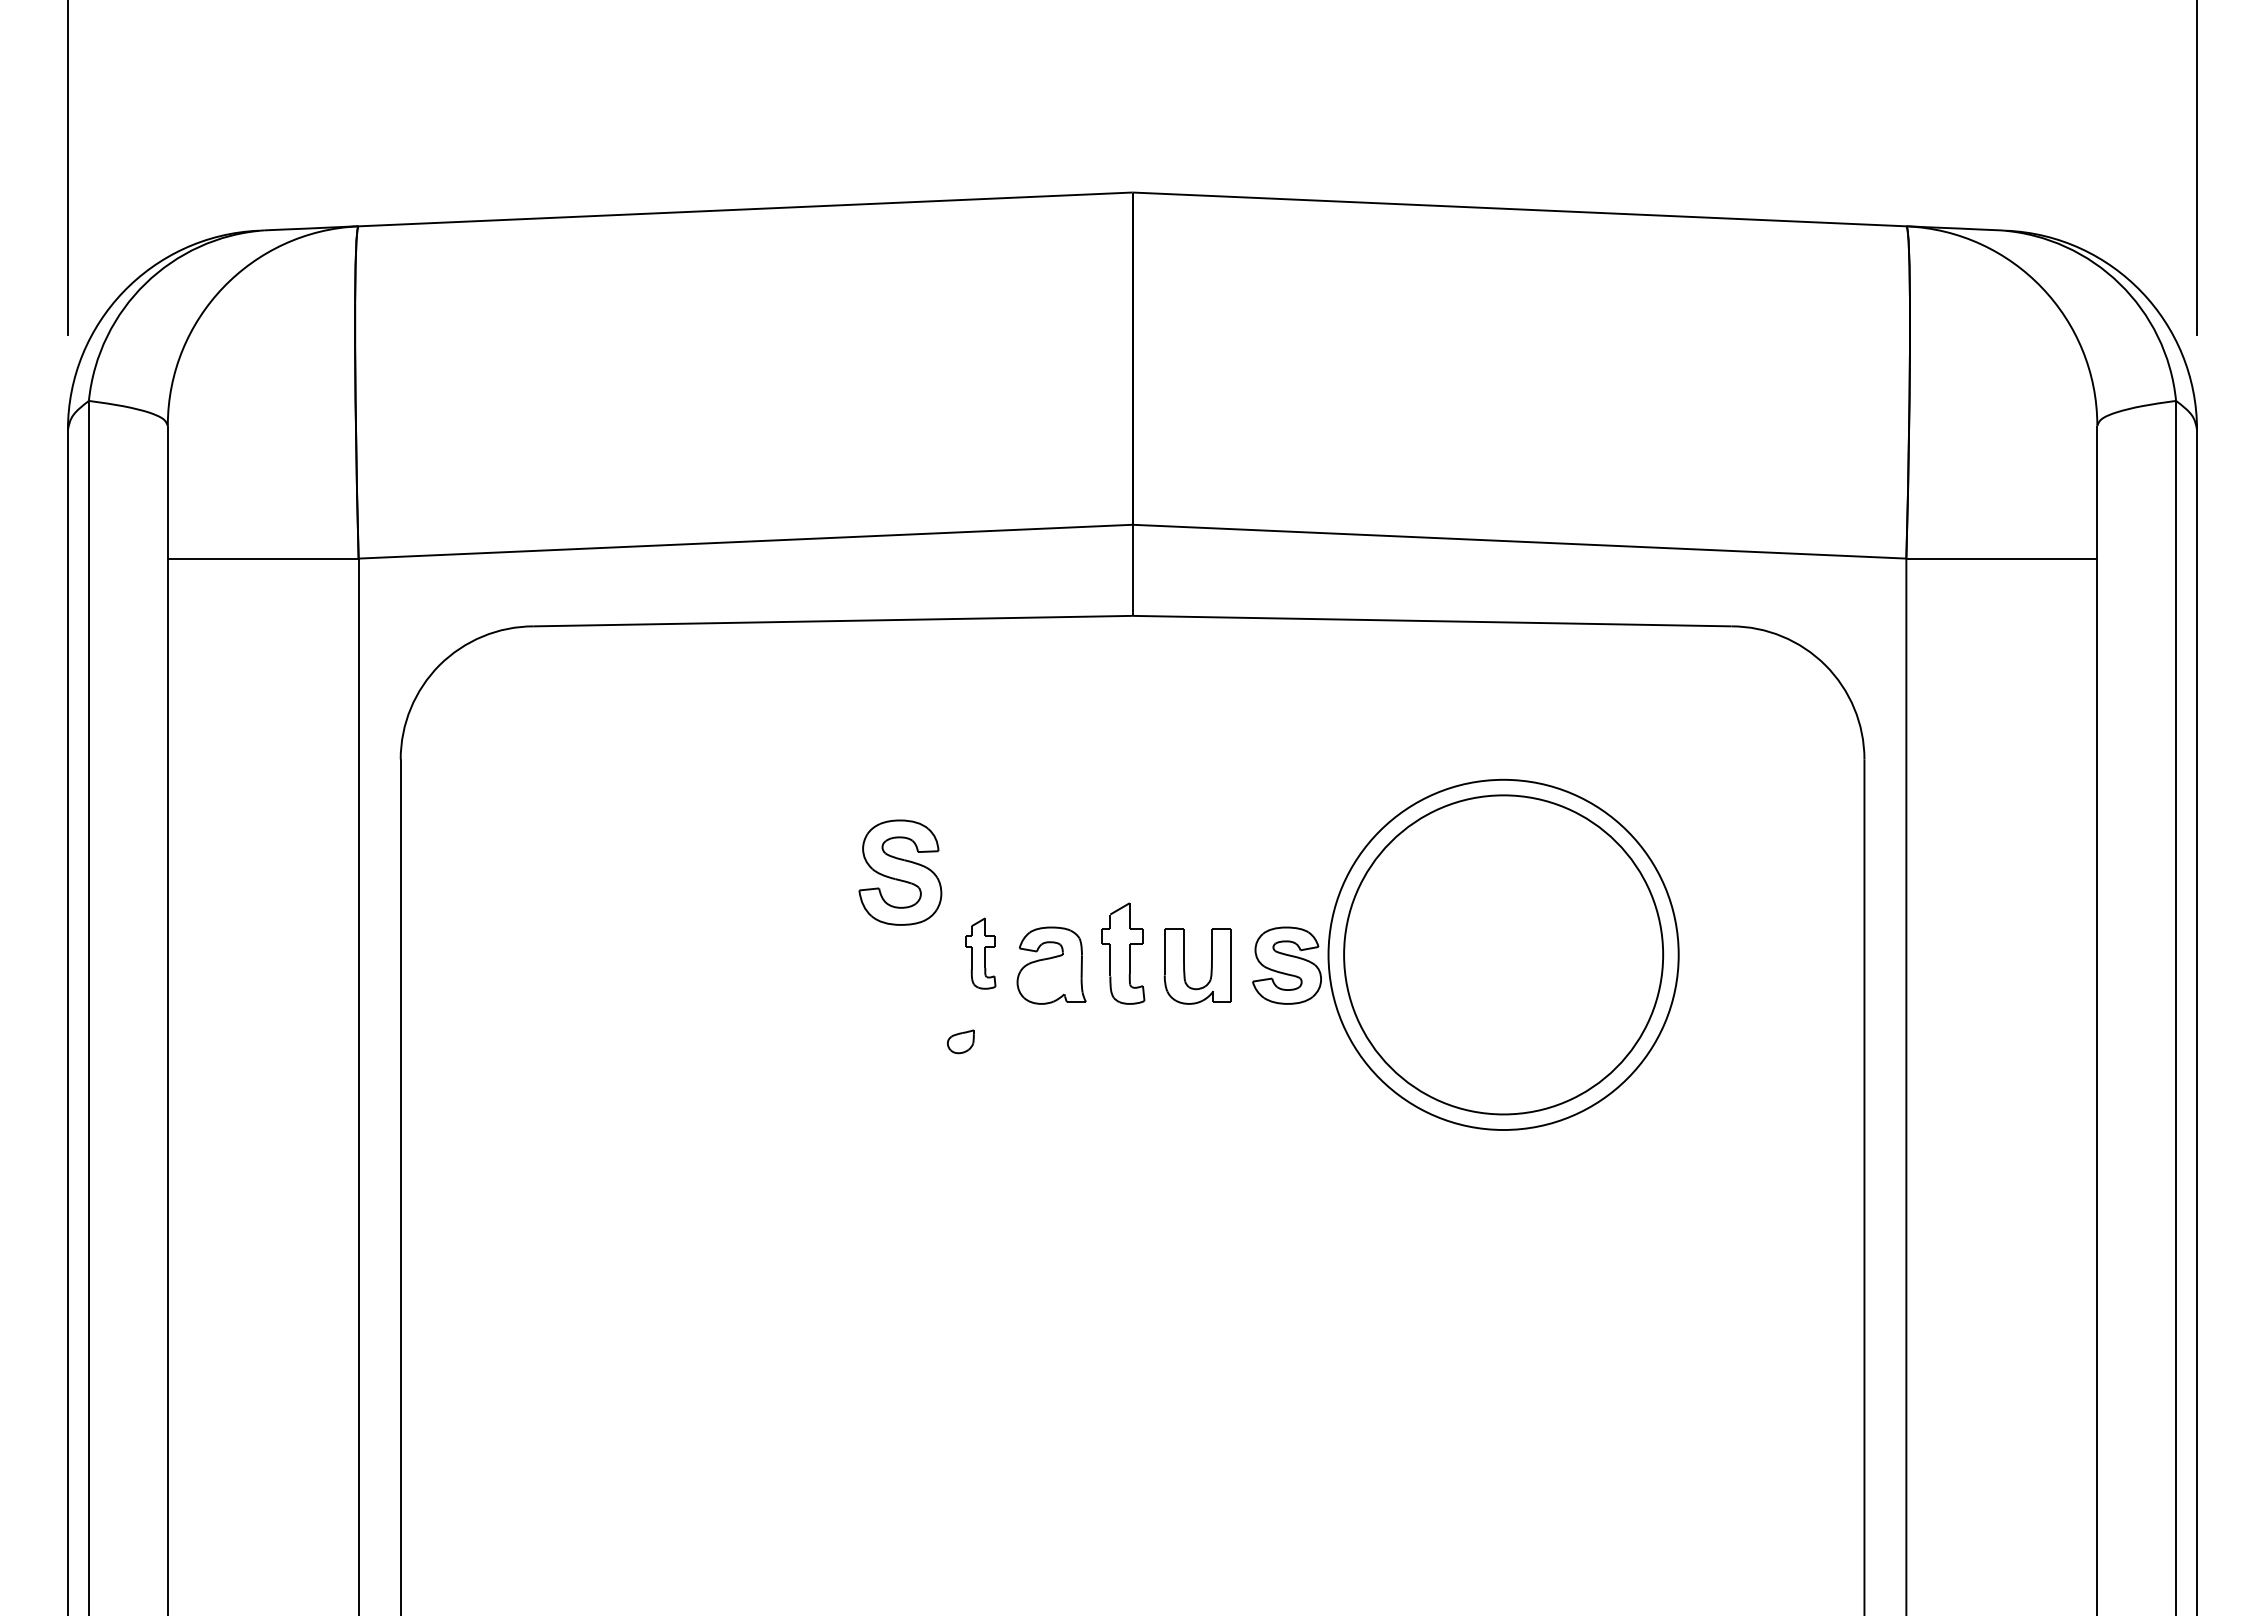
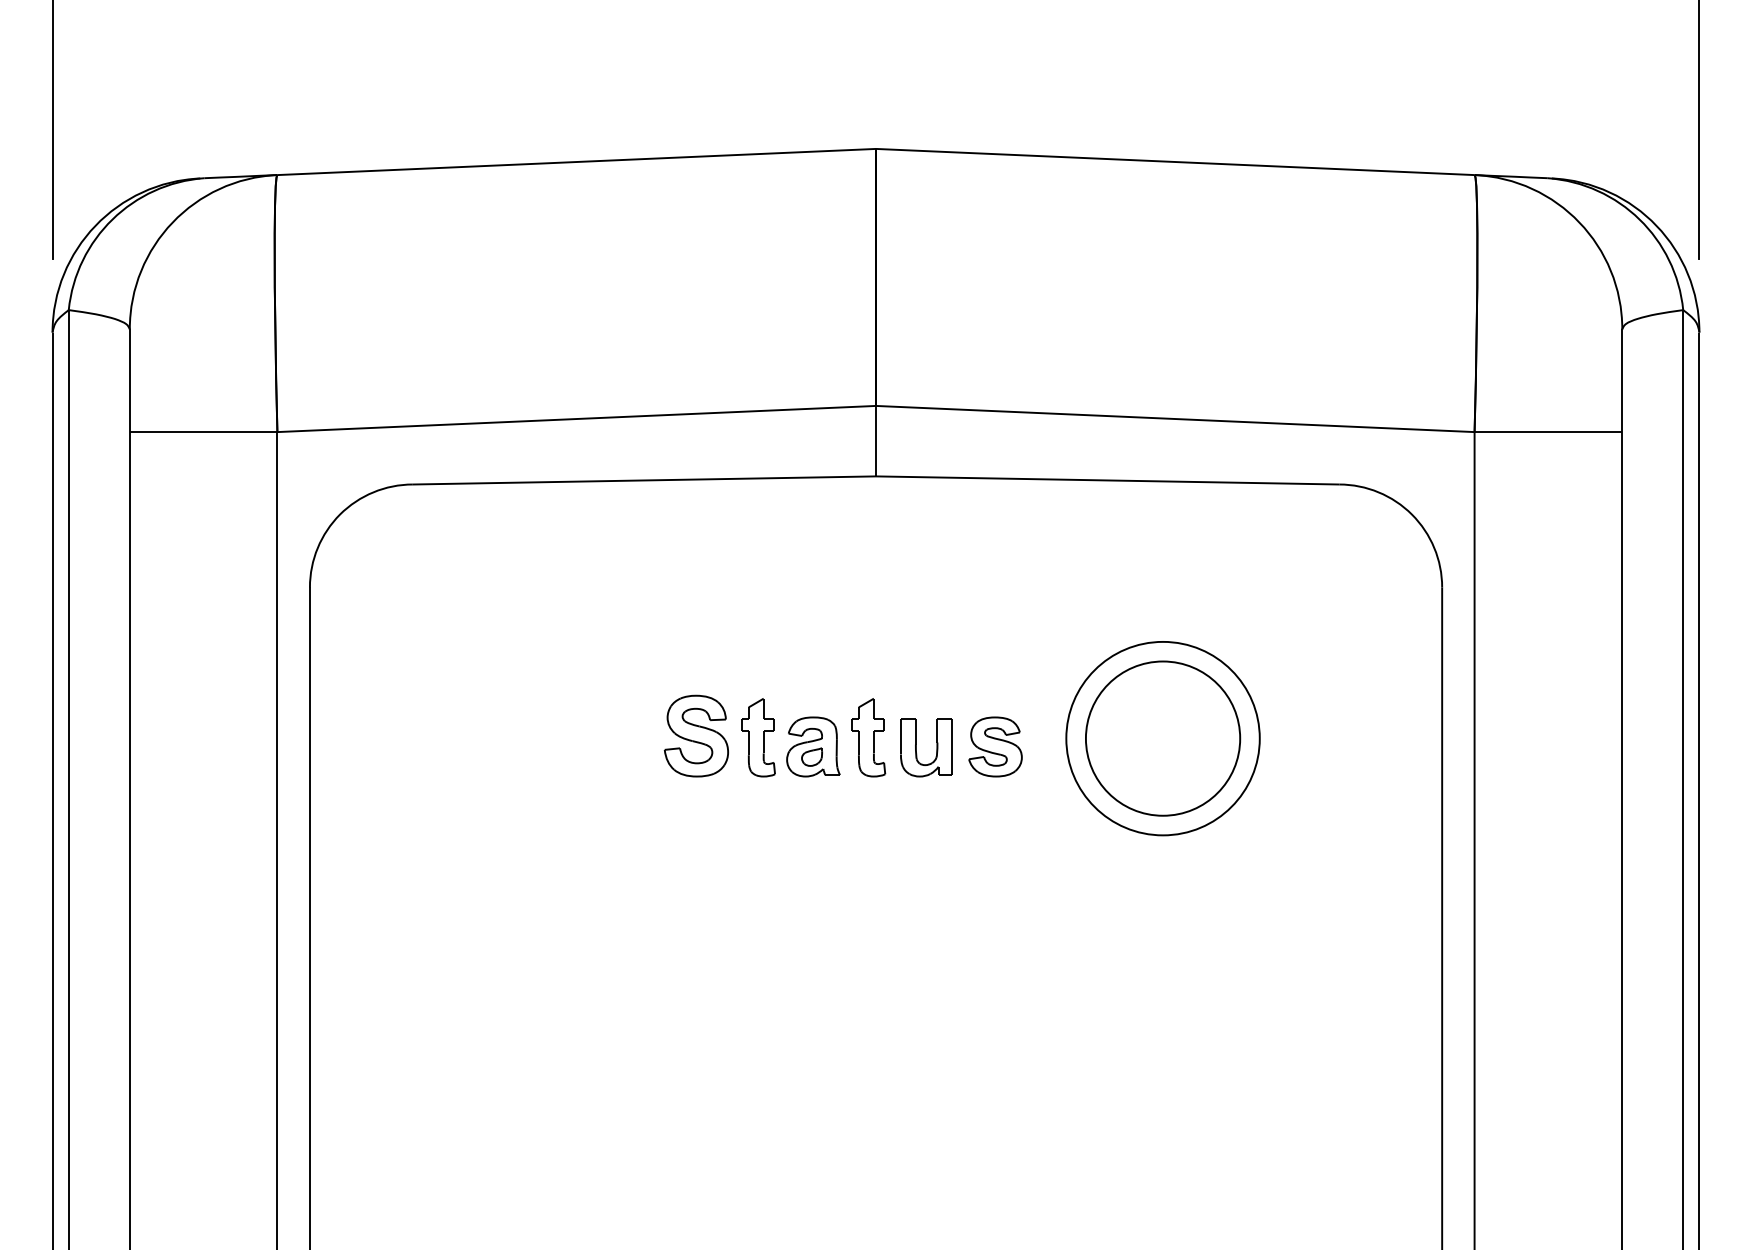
part: (900, 872) -> (696, 735), moved
part: (980, 953) -> (758, 737), size x1.43
circle: (1503, 954) -> (1162, 738), size x0.62
circle: (1503, 954) -> (1162, 738), size x0.71
part: (960, 1041) -> (811, 756), moved

